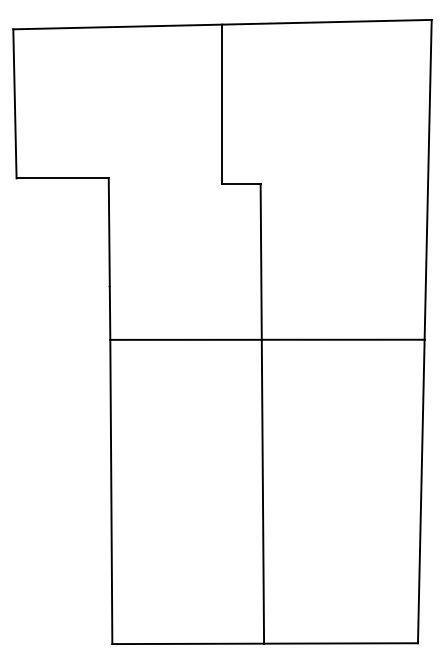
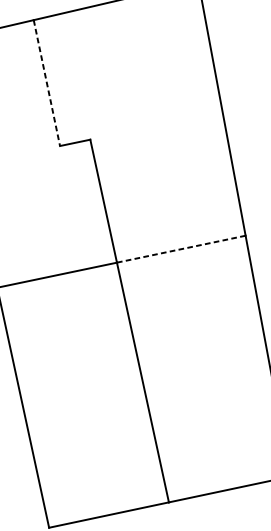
line: (222, 104) -> (47, 83), solid -> dashed
line: (343, 339) -> (181, 248), solid -> dashed

